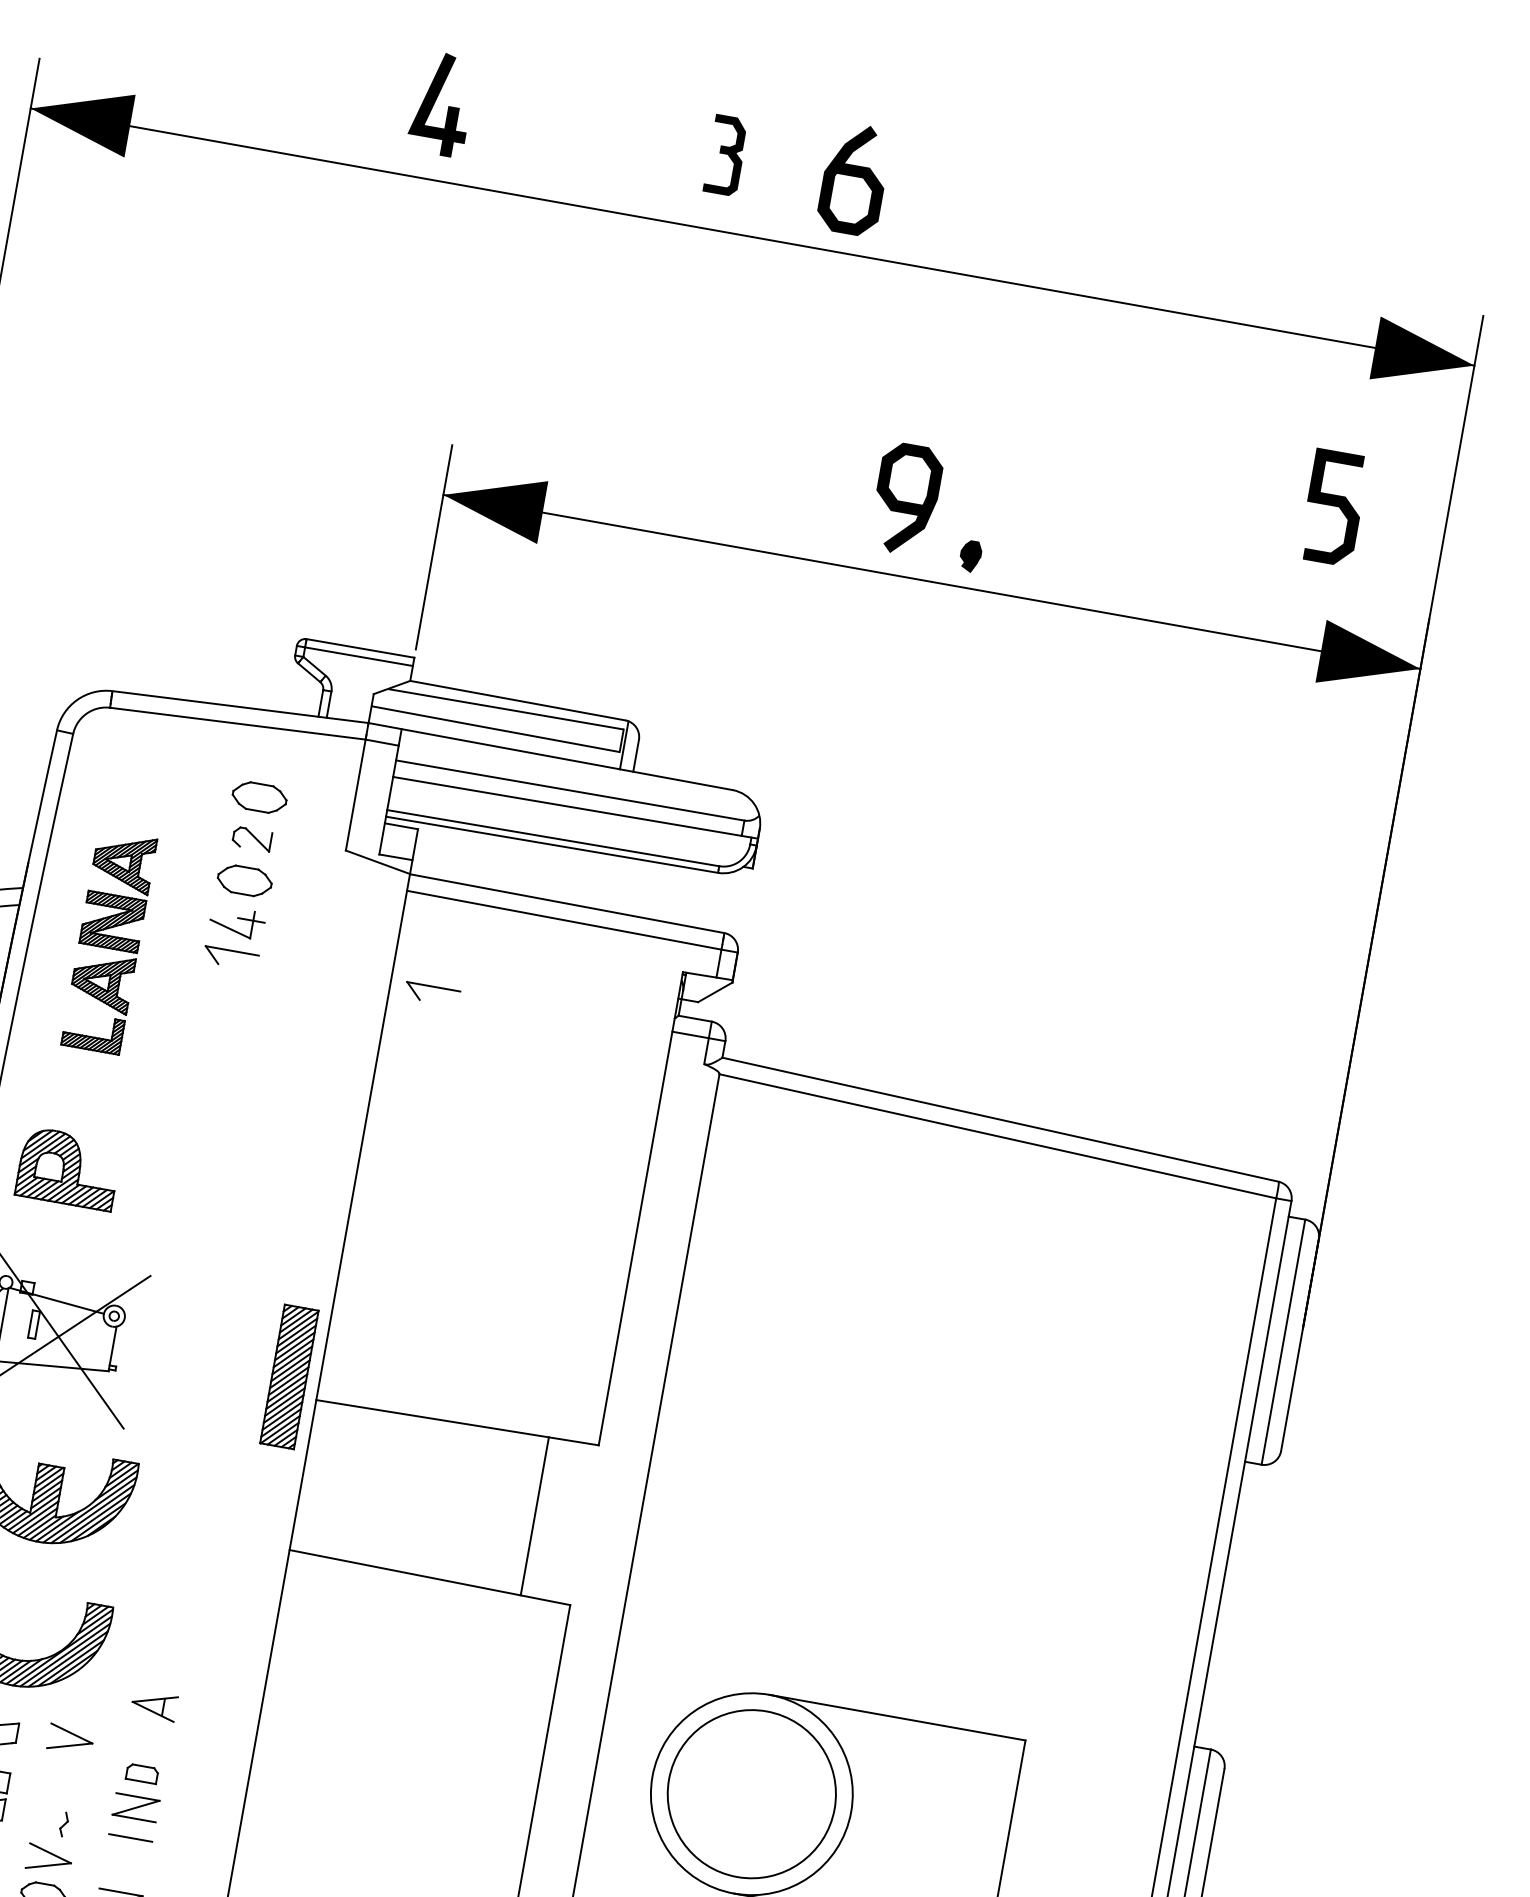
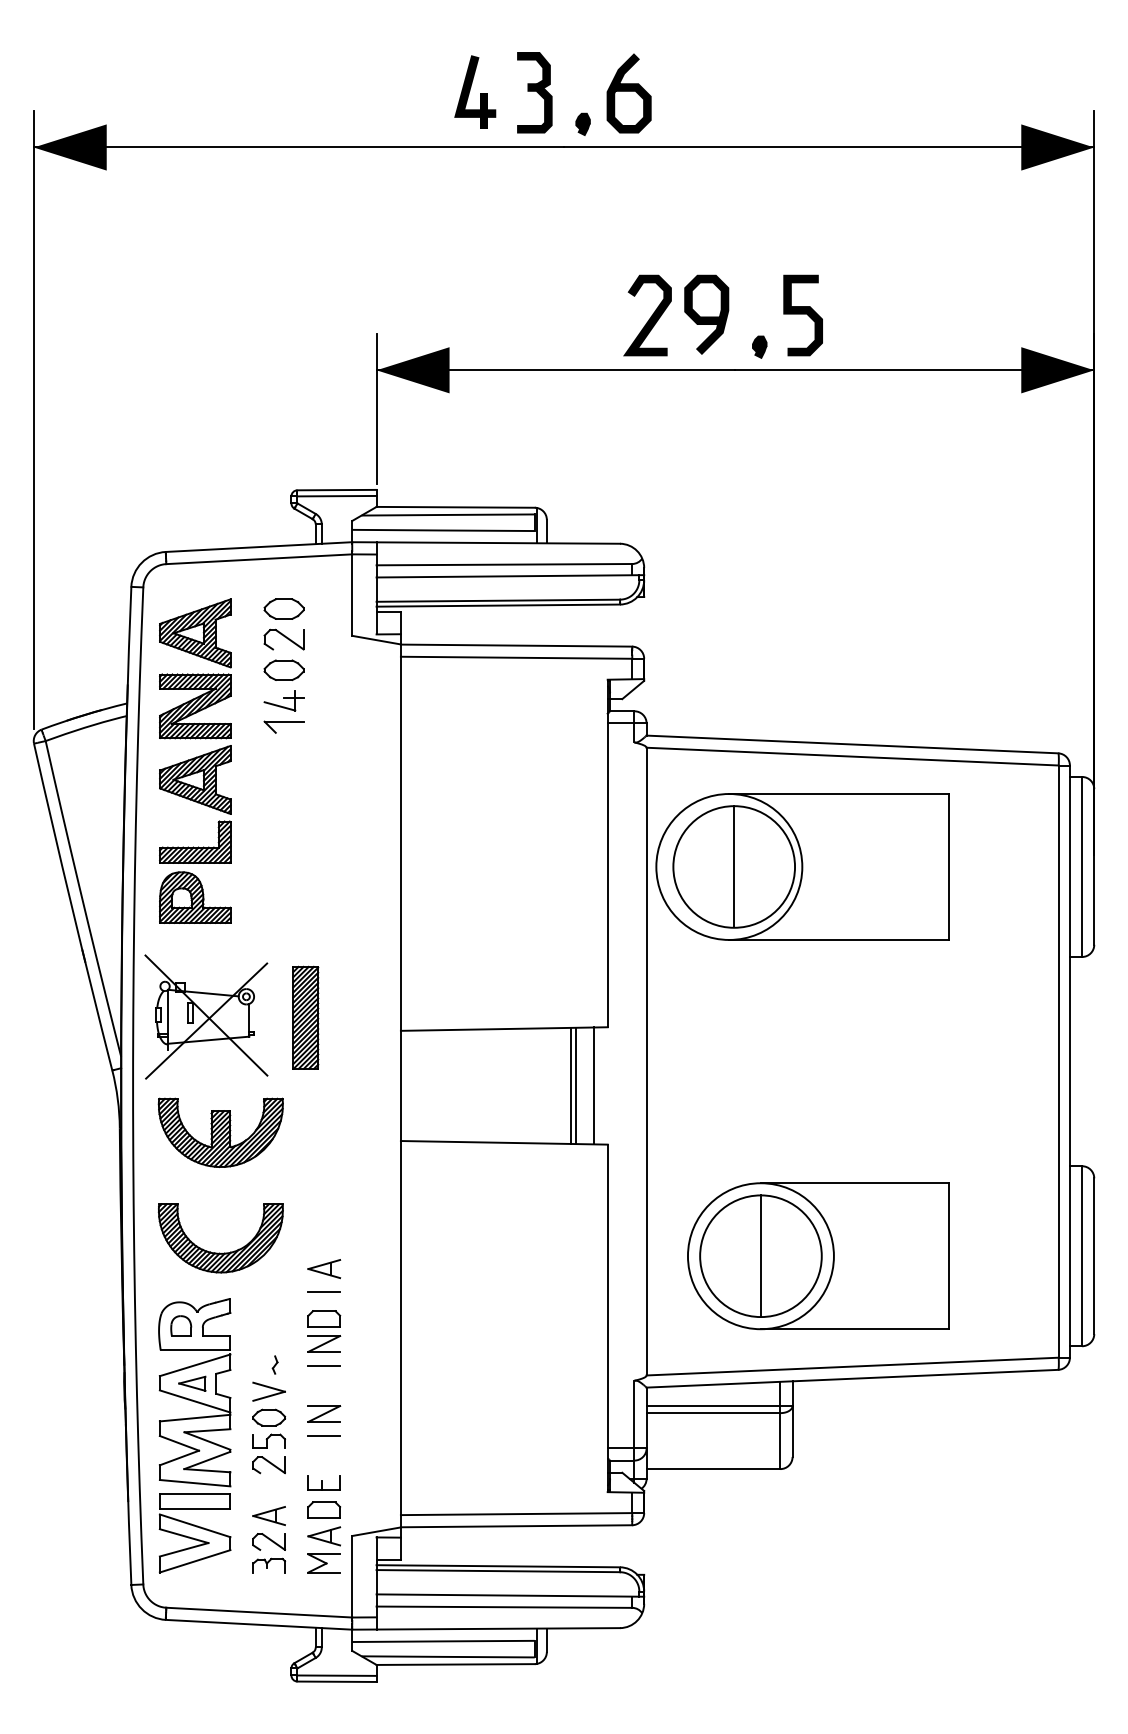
part: (442, 103) -> (475, 91), moved
part: (725, 155) -> (534, 92), size x1.43
part: (783, 208) -> (582, 123), added
curve: (829, 488) -> (650, 316), added
curve: (1333, 506) -> (802, 314), moved
part: (251, 838) -> (283, 639), size x1.43
part: (109, 941) -> (195, 730), size x1.67
part: (431, 993) -> (431, 726), removed
part: (902, 1273) -> (802, 866), added
part: (289, 1376) -> (305, 1017), moved
line: (542, 1517) -> (576, 1085), added
line: (566, 1521) -> (594, 1085), added
line: (148, 1737) -> (324, 1292), added
part: (69, 1739) -> (268, 1303), removed
part: (142, 1773) -> (324, 1318), size x1.43
line: (751, 1794) -> (760, 1256), added

